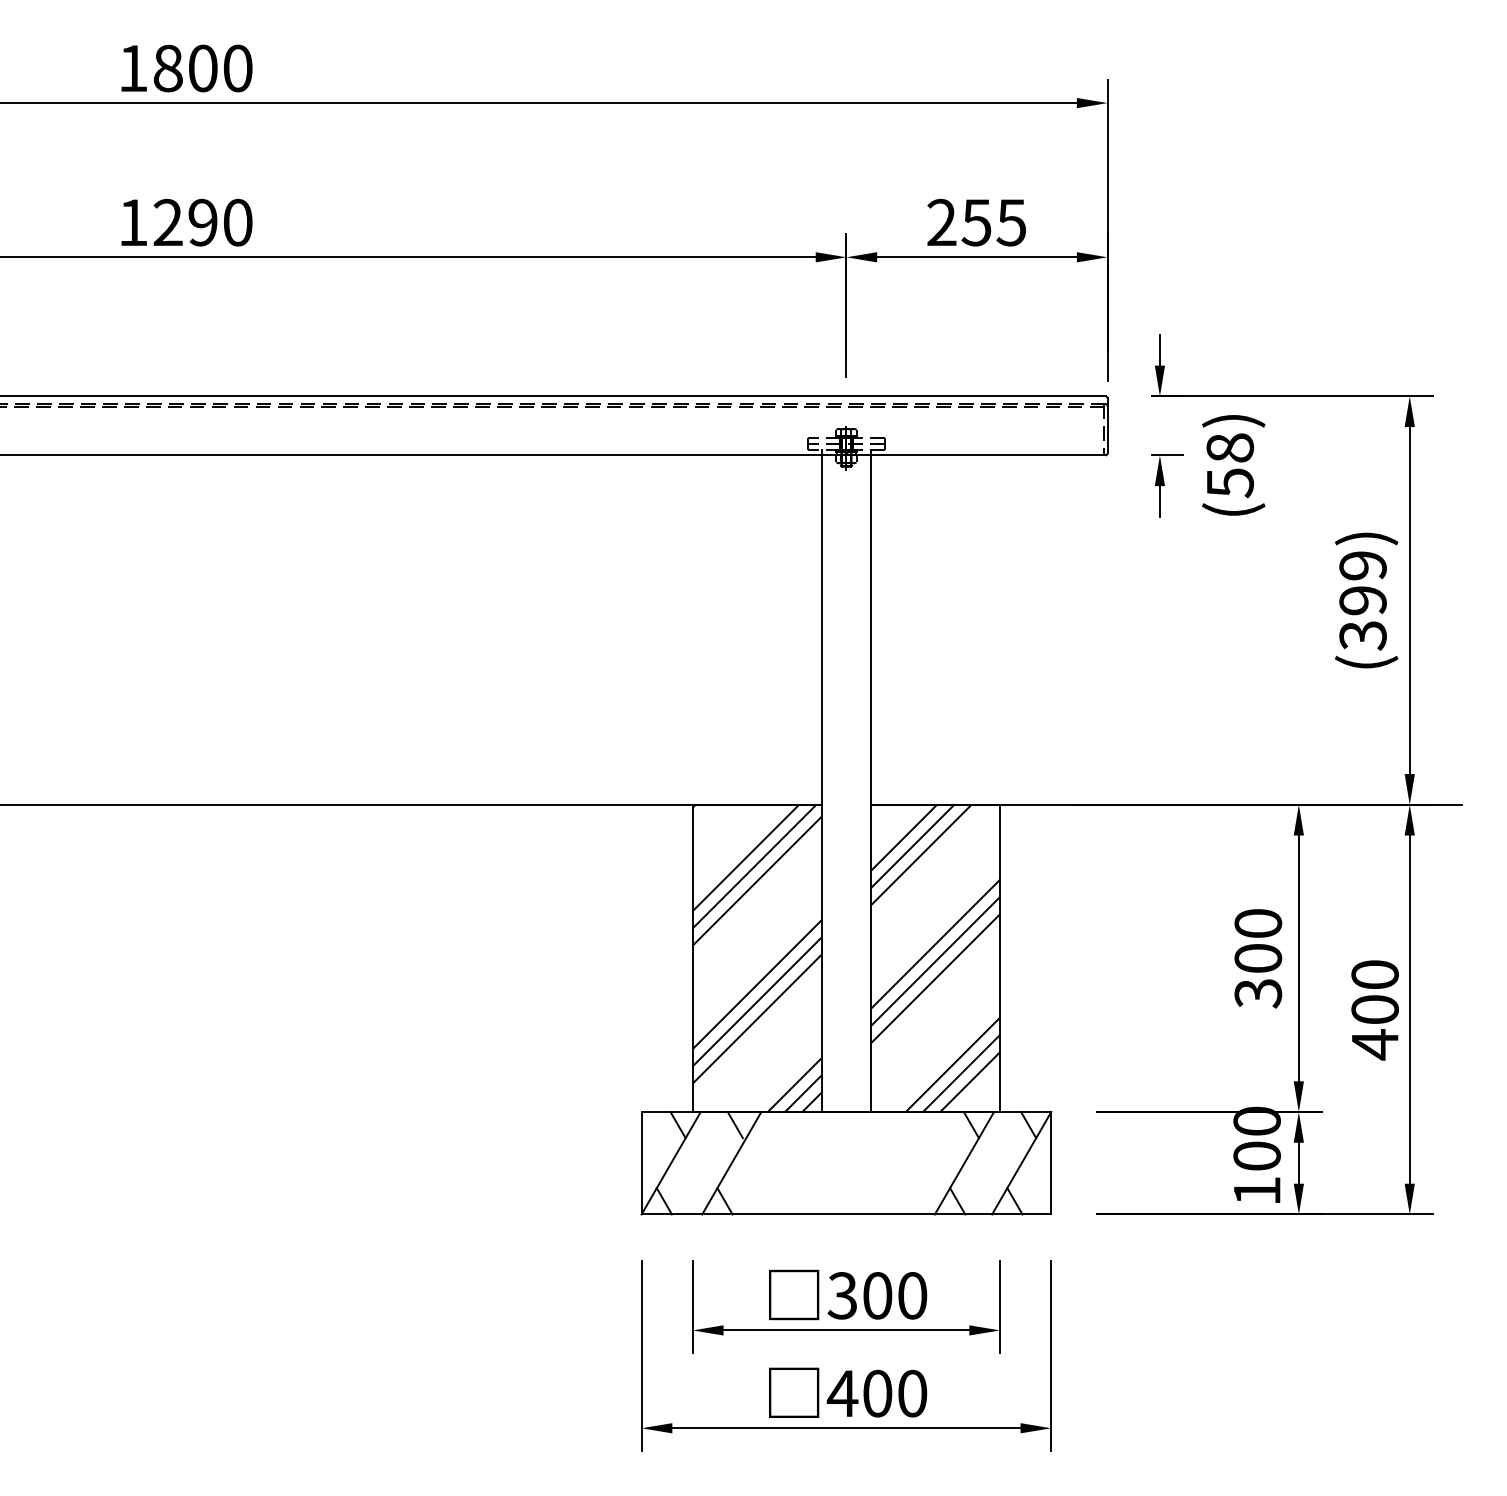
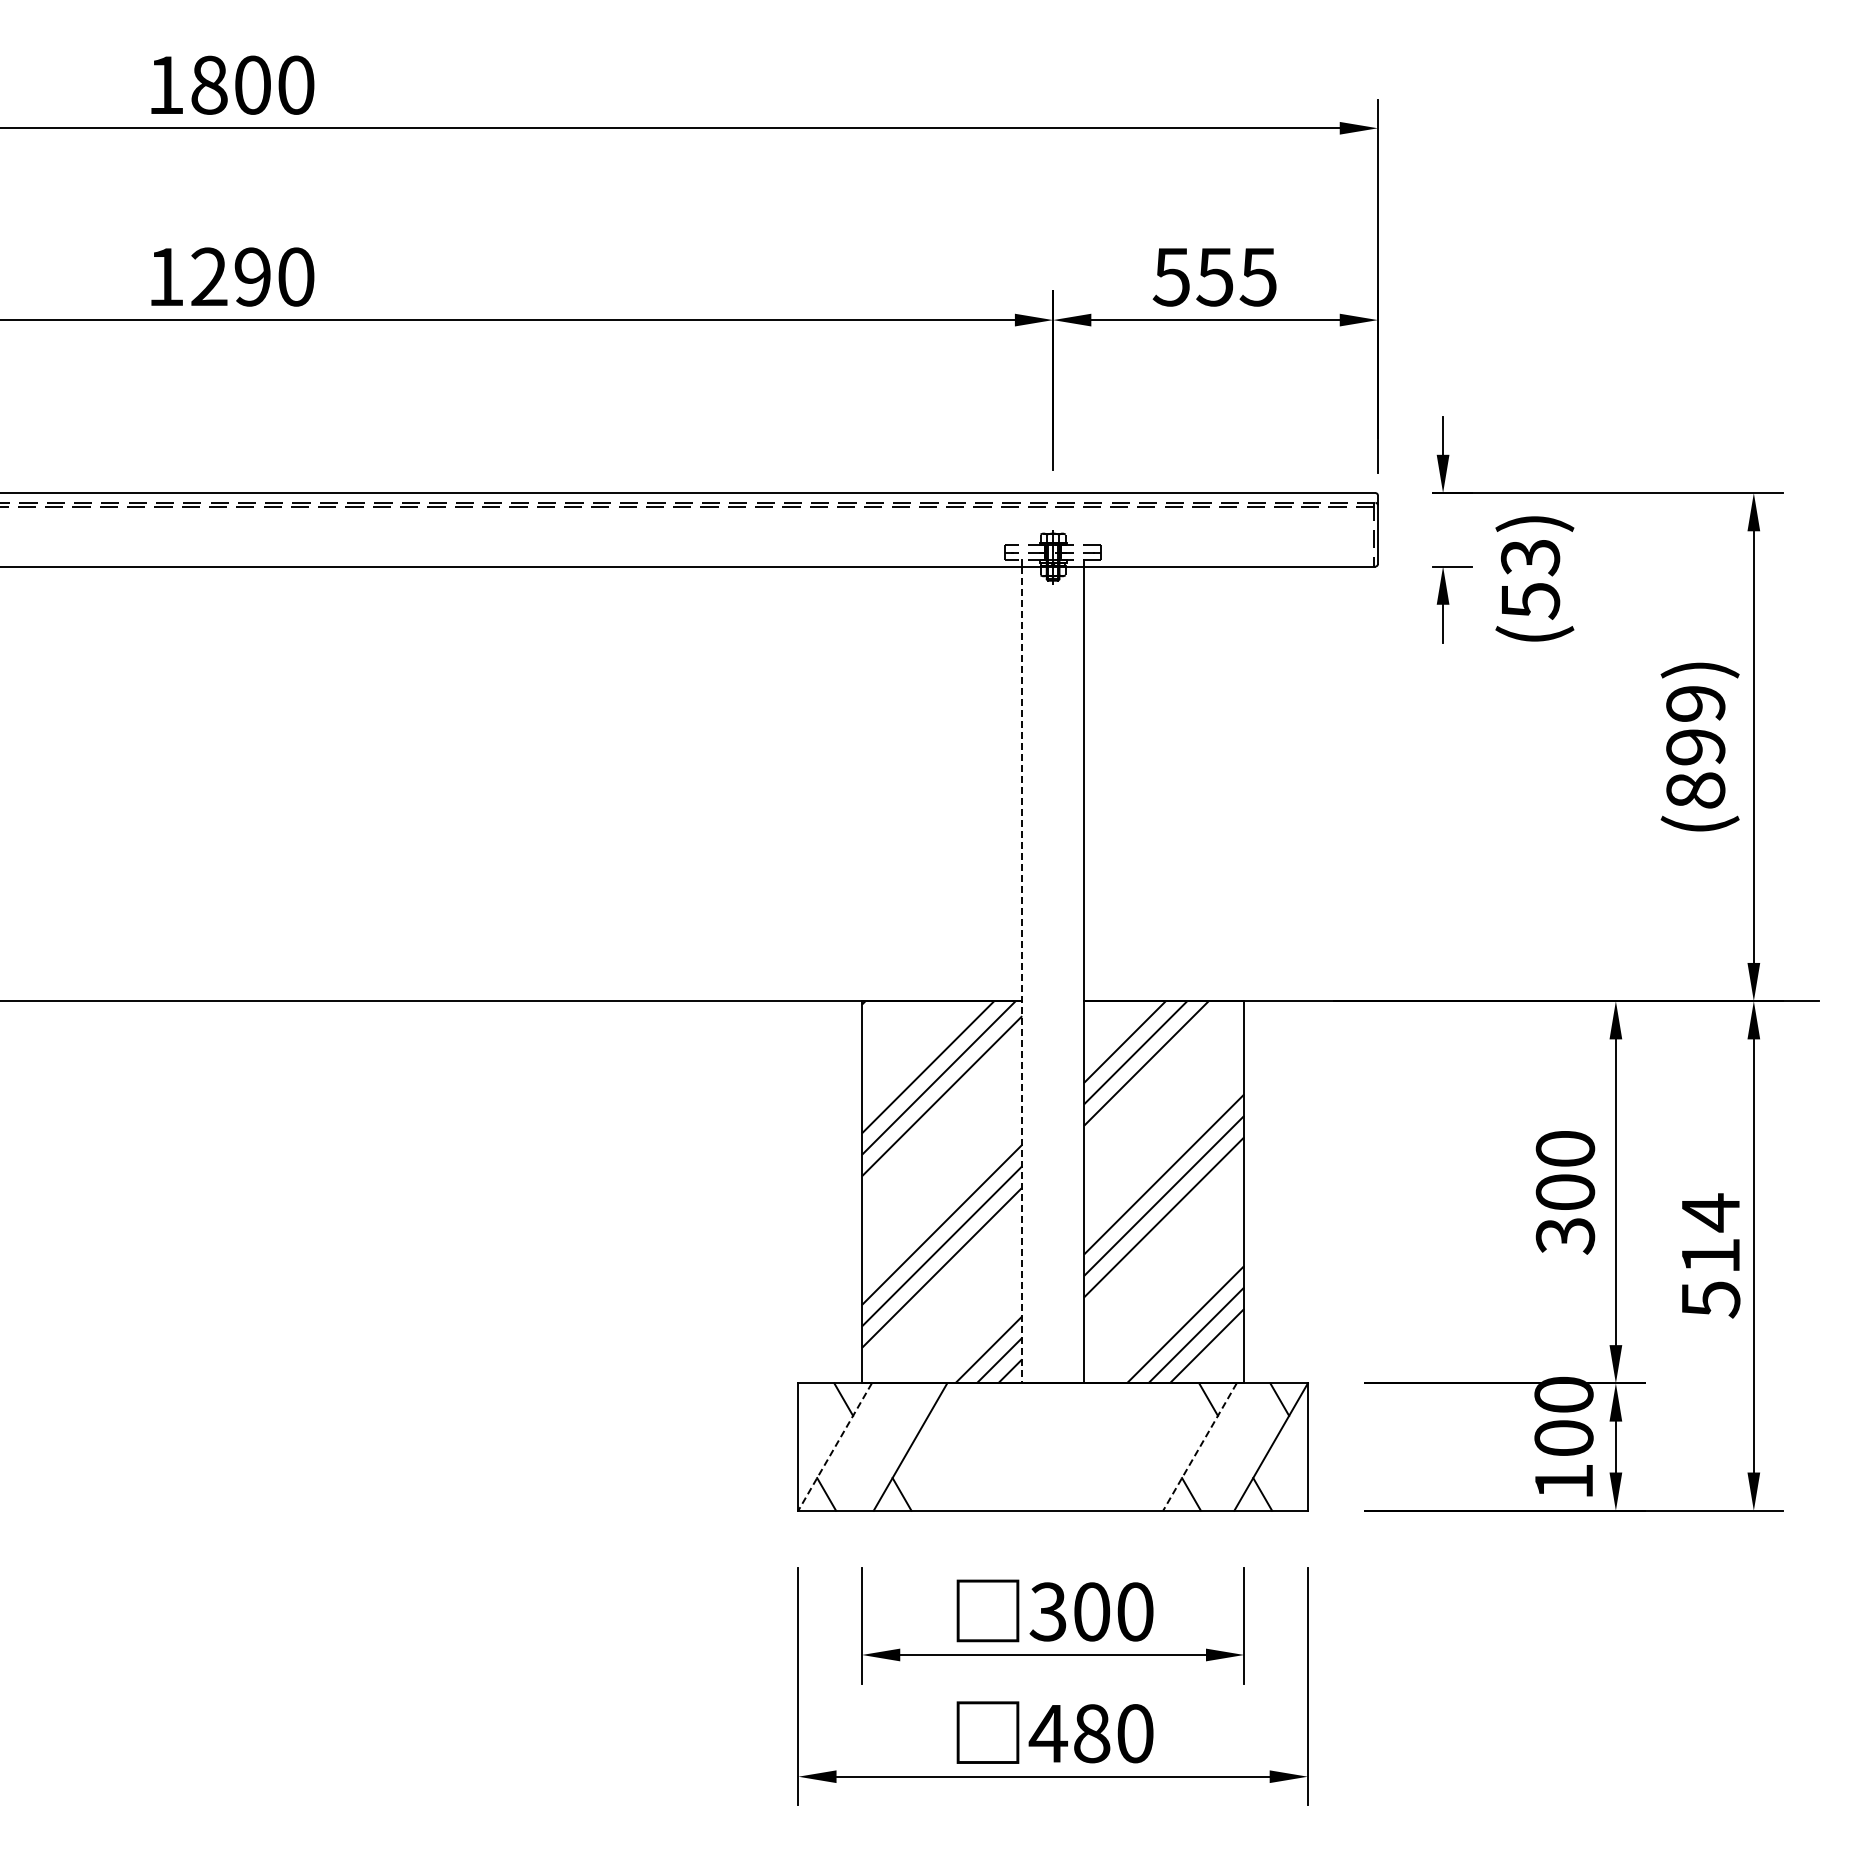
text: (940, 222) -> (1170, 276), 255 -> 555
text: (1230, 448) -> (1530, 557), (58) -> (53)
text: (1362, 635) -> (1695, 790), (399) -> (899)
line: (821, 784) -> (1022, 975), solid -> dashed
text: (1374, 1010) -> (1710, 1256), 400 -> 514
line: (735, 1125) -> (914, 1399), removed
line: (671, 1163) -> (835, 1447), solid -> dashed
line: (964, 1163) -> (1199, 1447), solid -> dashed
text: (878, 1393) -> (1092, 1733), 400 -> 480

